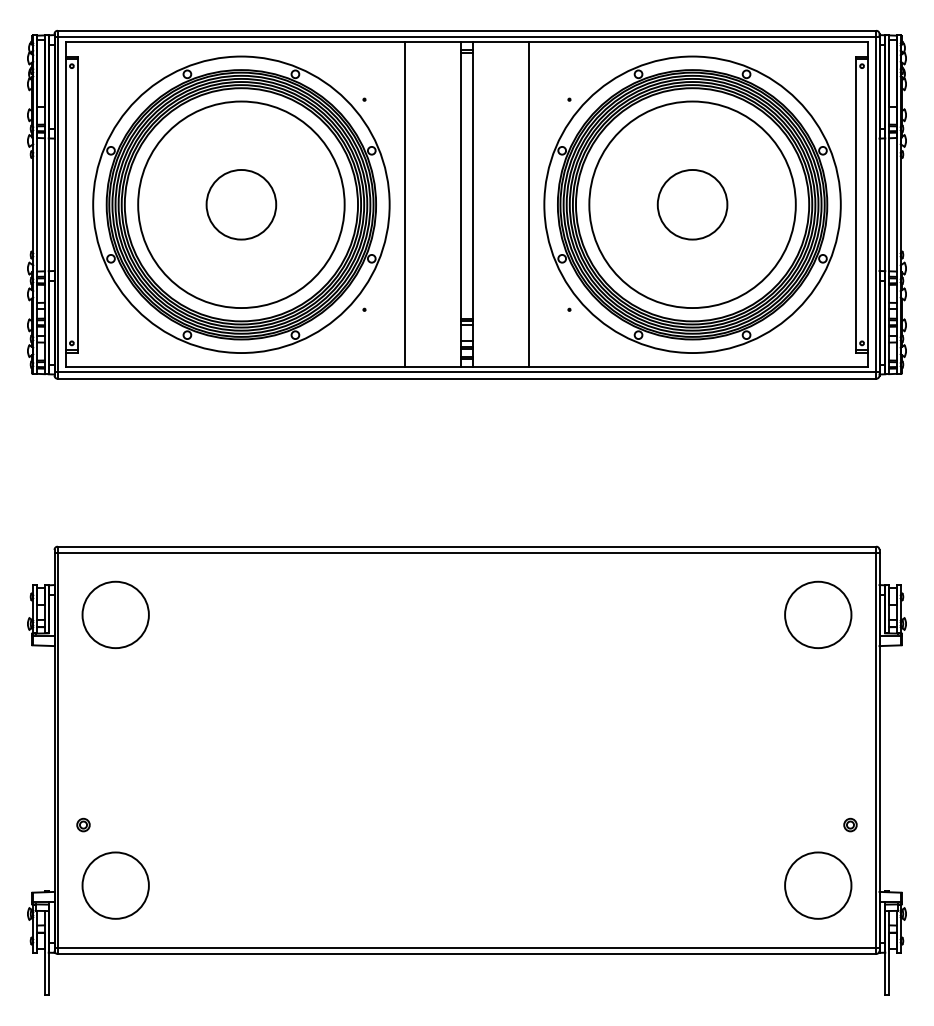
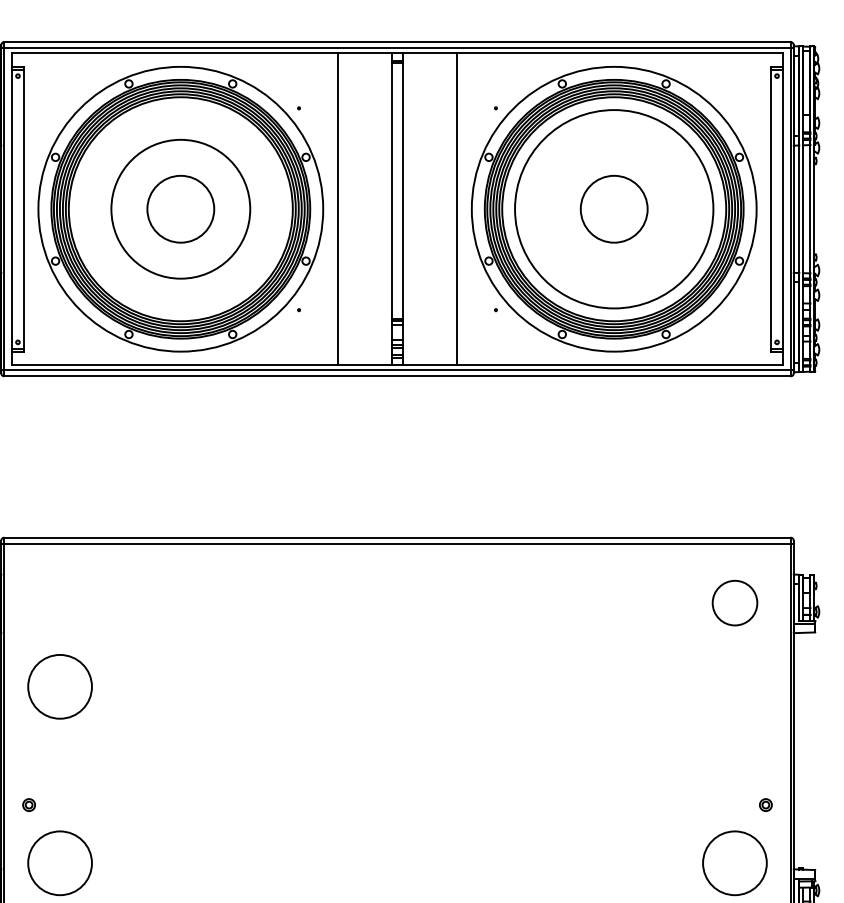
circle: (241, 204) -> (180, 208), size x0.7
circle: (115, 614) -> (59, 686), moved
circle: (818, 614) -> (735, 602), size x0.7

